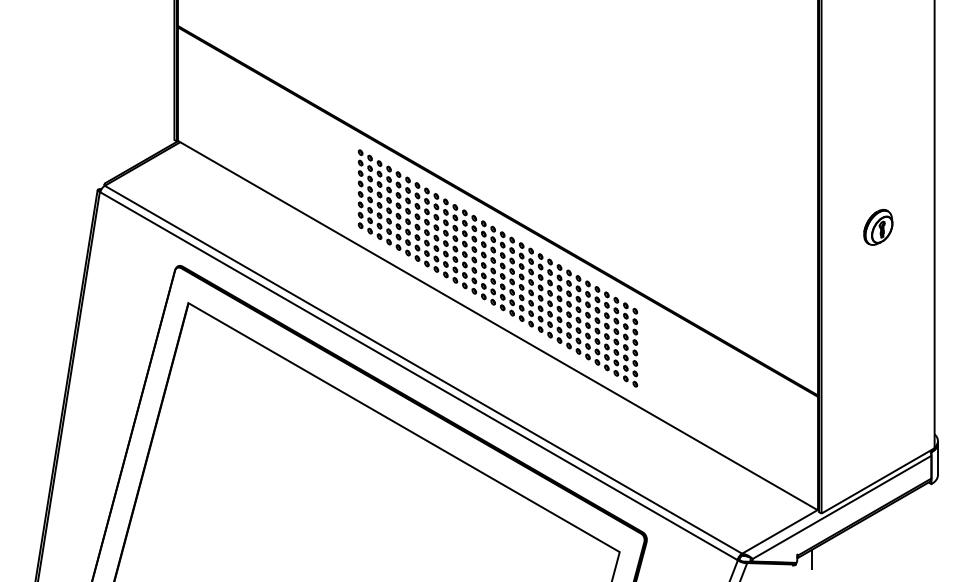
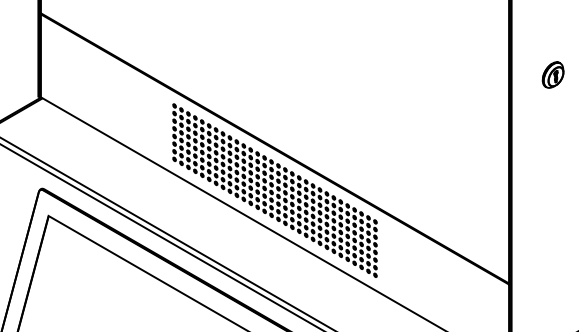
part: (878, 227) -> (553, 75), moved

